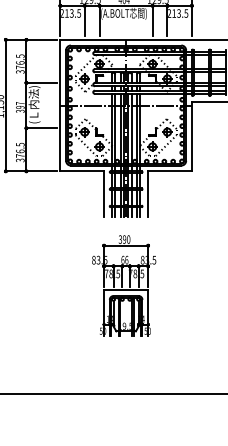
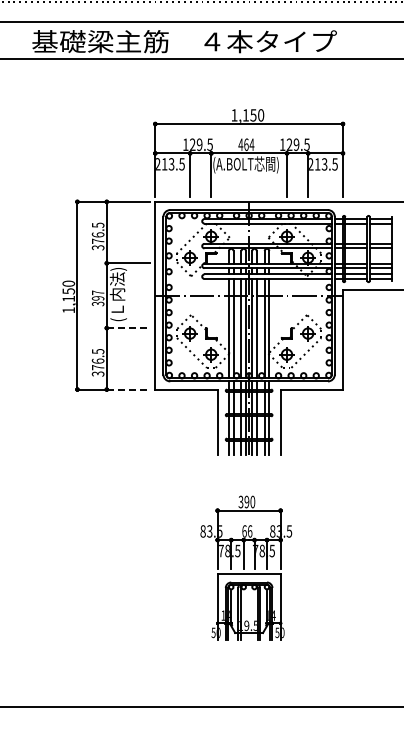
line: (41, 128) -> (128, 328), solid -> dashed
line: (41, 171) -> (128, 389), solid -> dashed
part: (124, 285) -> (246, 567), moved

